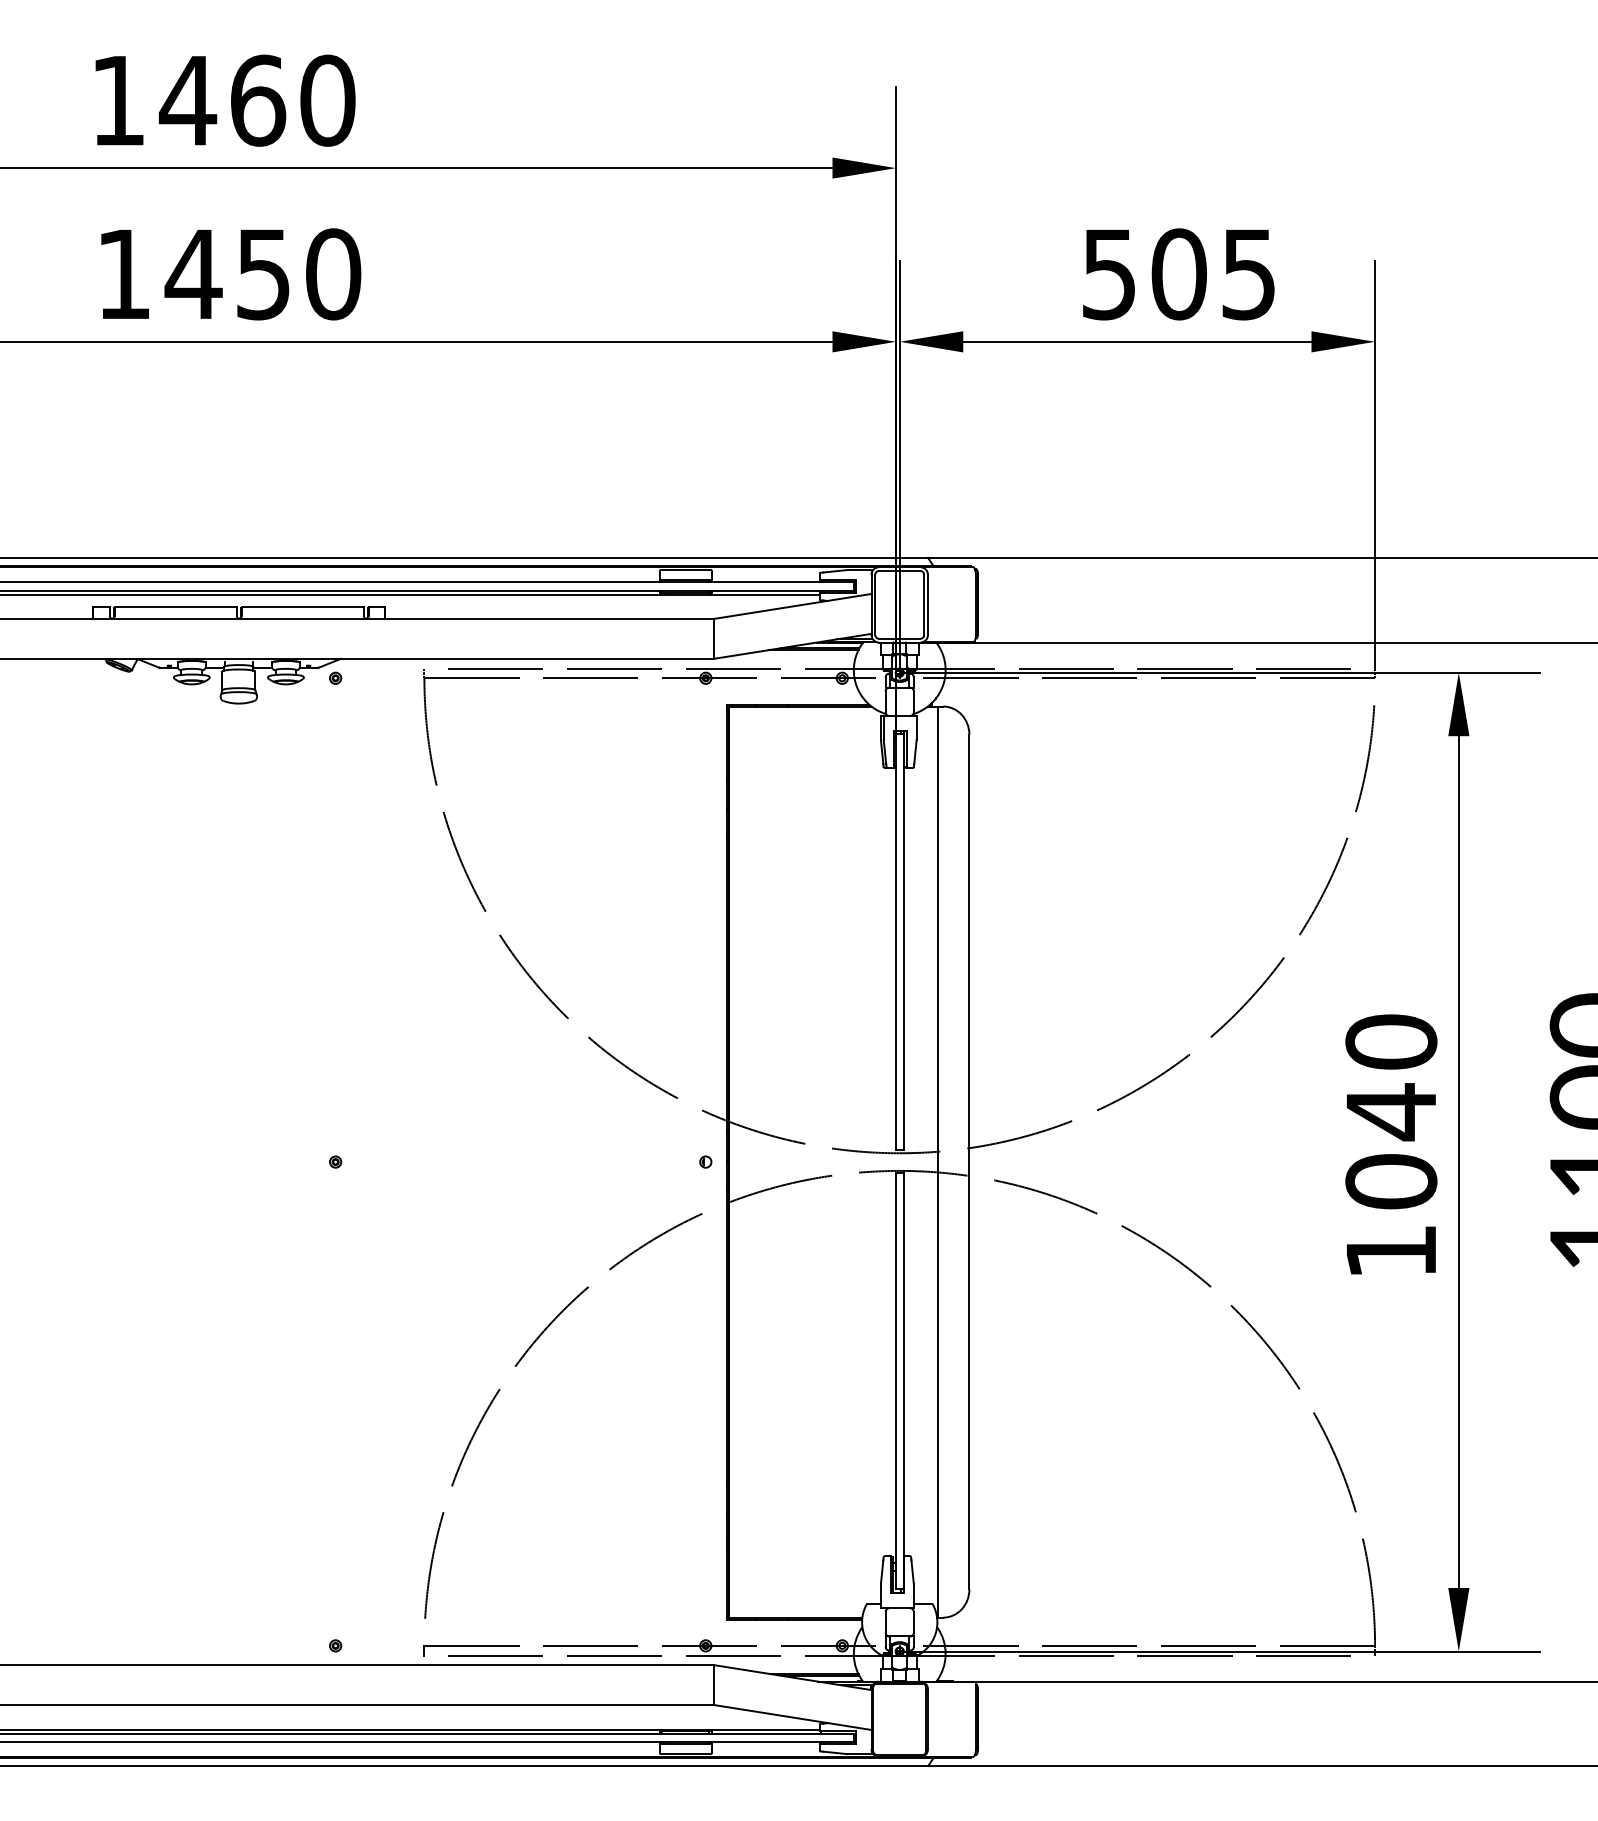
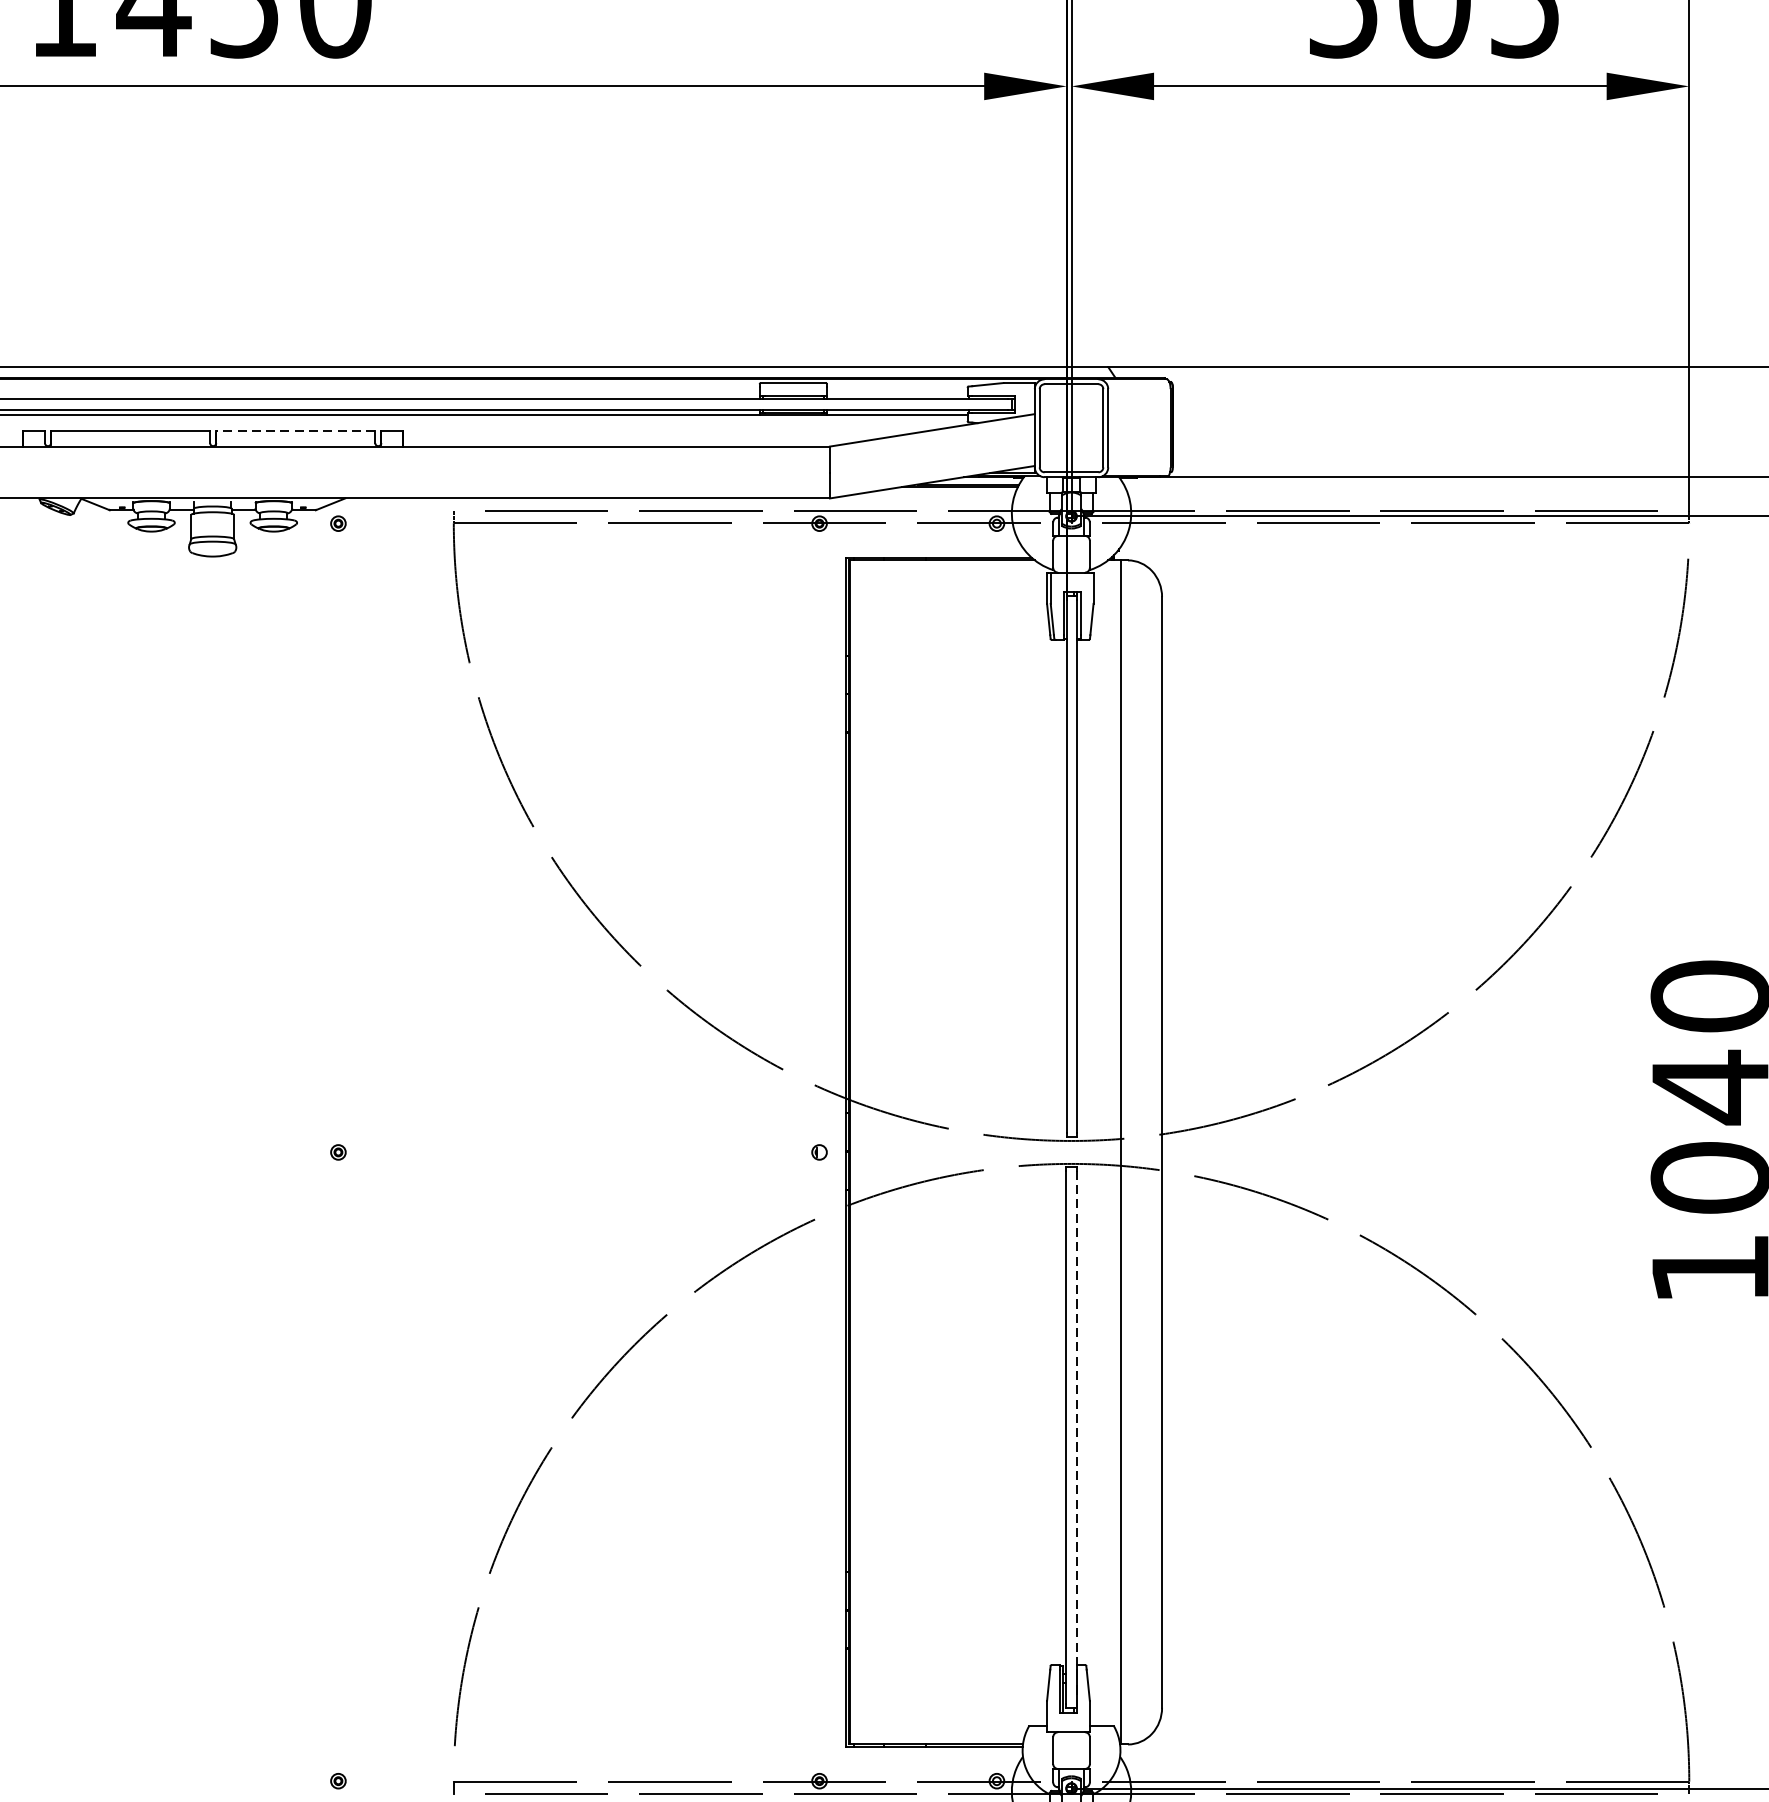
line: (302, 606) -> (295, 430), solid -> dashed
line: (903, 1381) -> (1076, 1437), solid -> dashed

